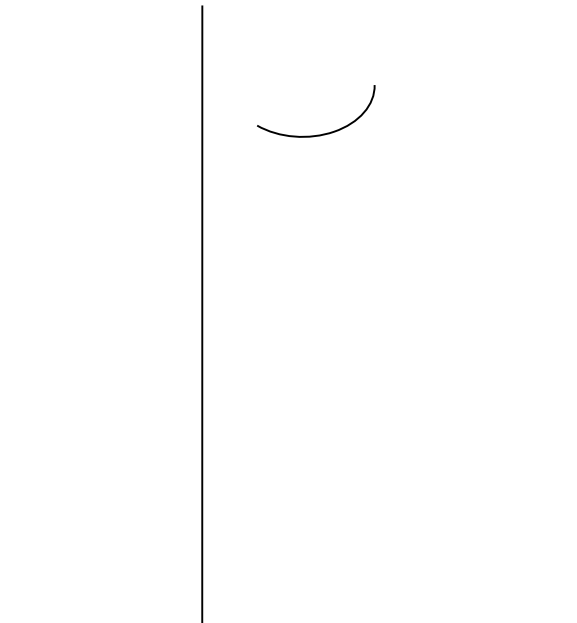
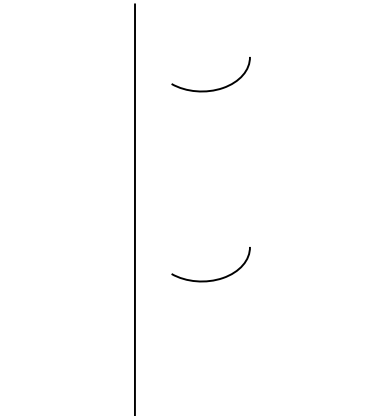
curve: (316, 418) -> (211, 279), added

